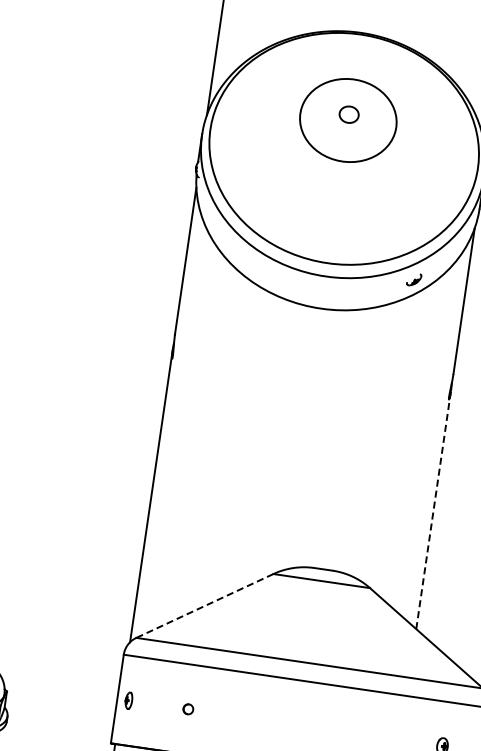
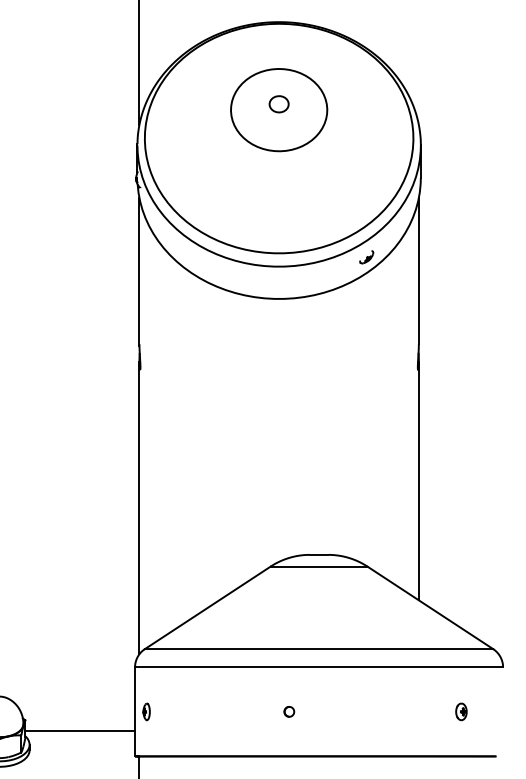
line: (433, 509) -> (418, 480), dashed -> solid
line: (204, 606) -> (207, 608), dashed -> solid
part: (188, 709) -> (289, 711), moved
line: (60, 710) -> (80, 731), added

